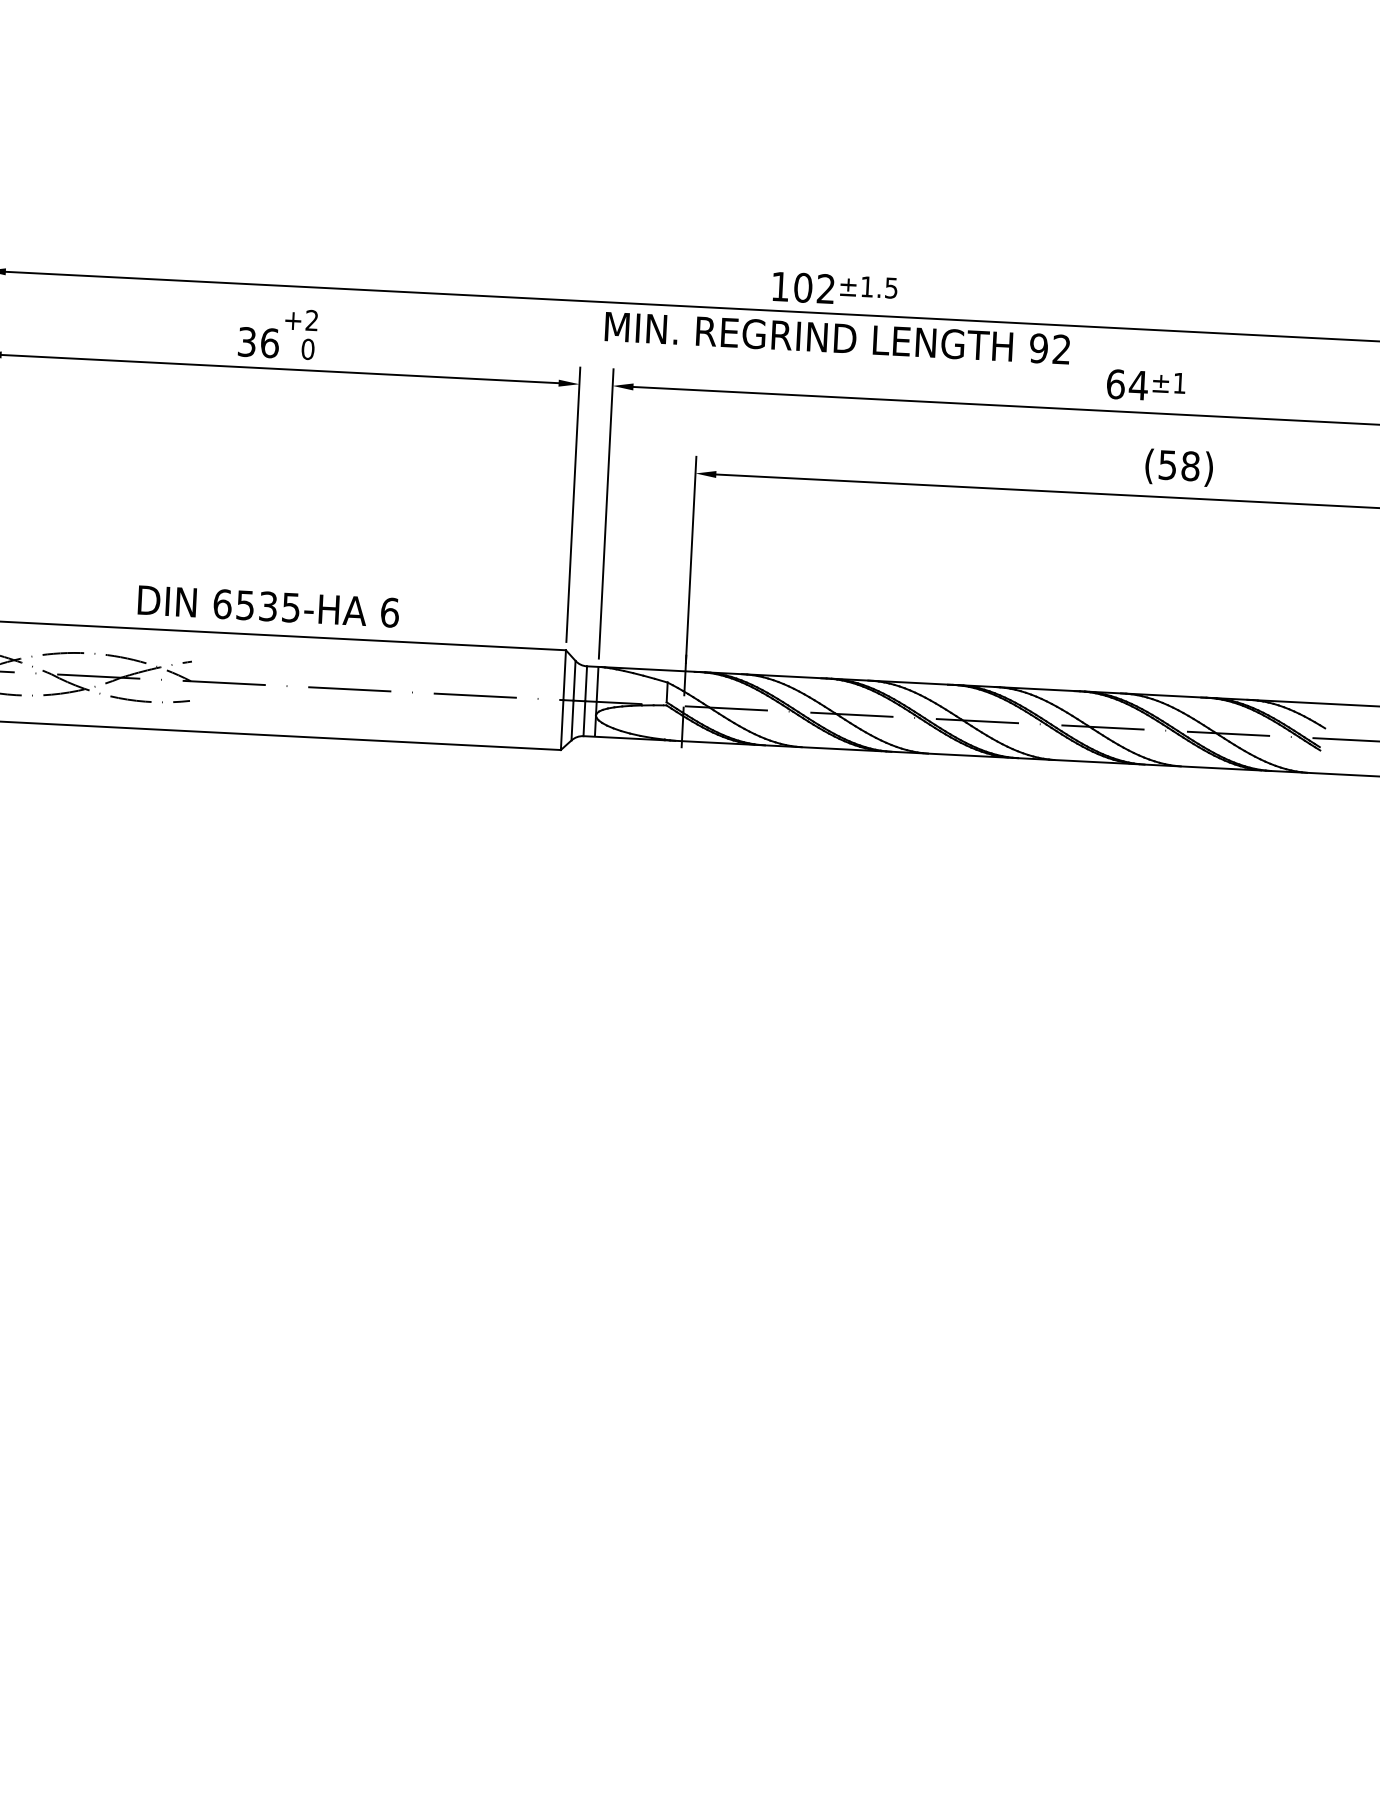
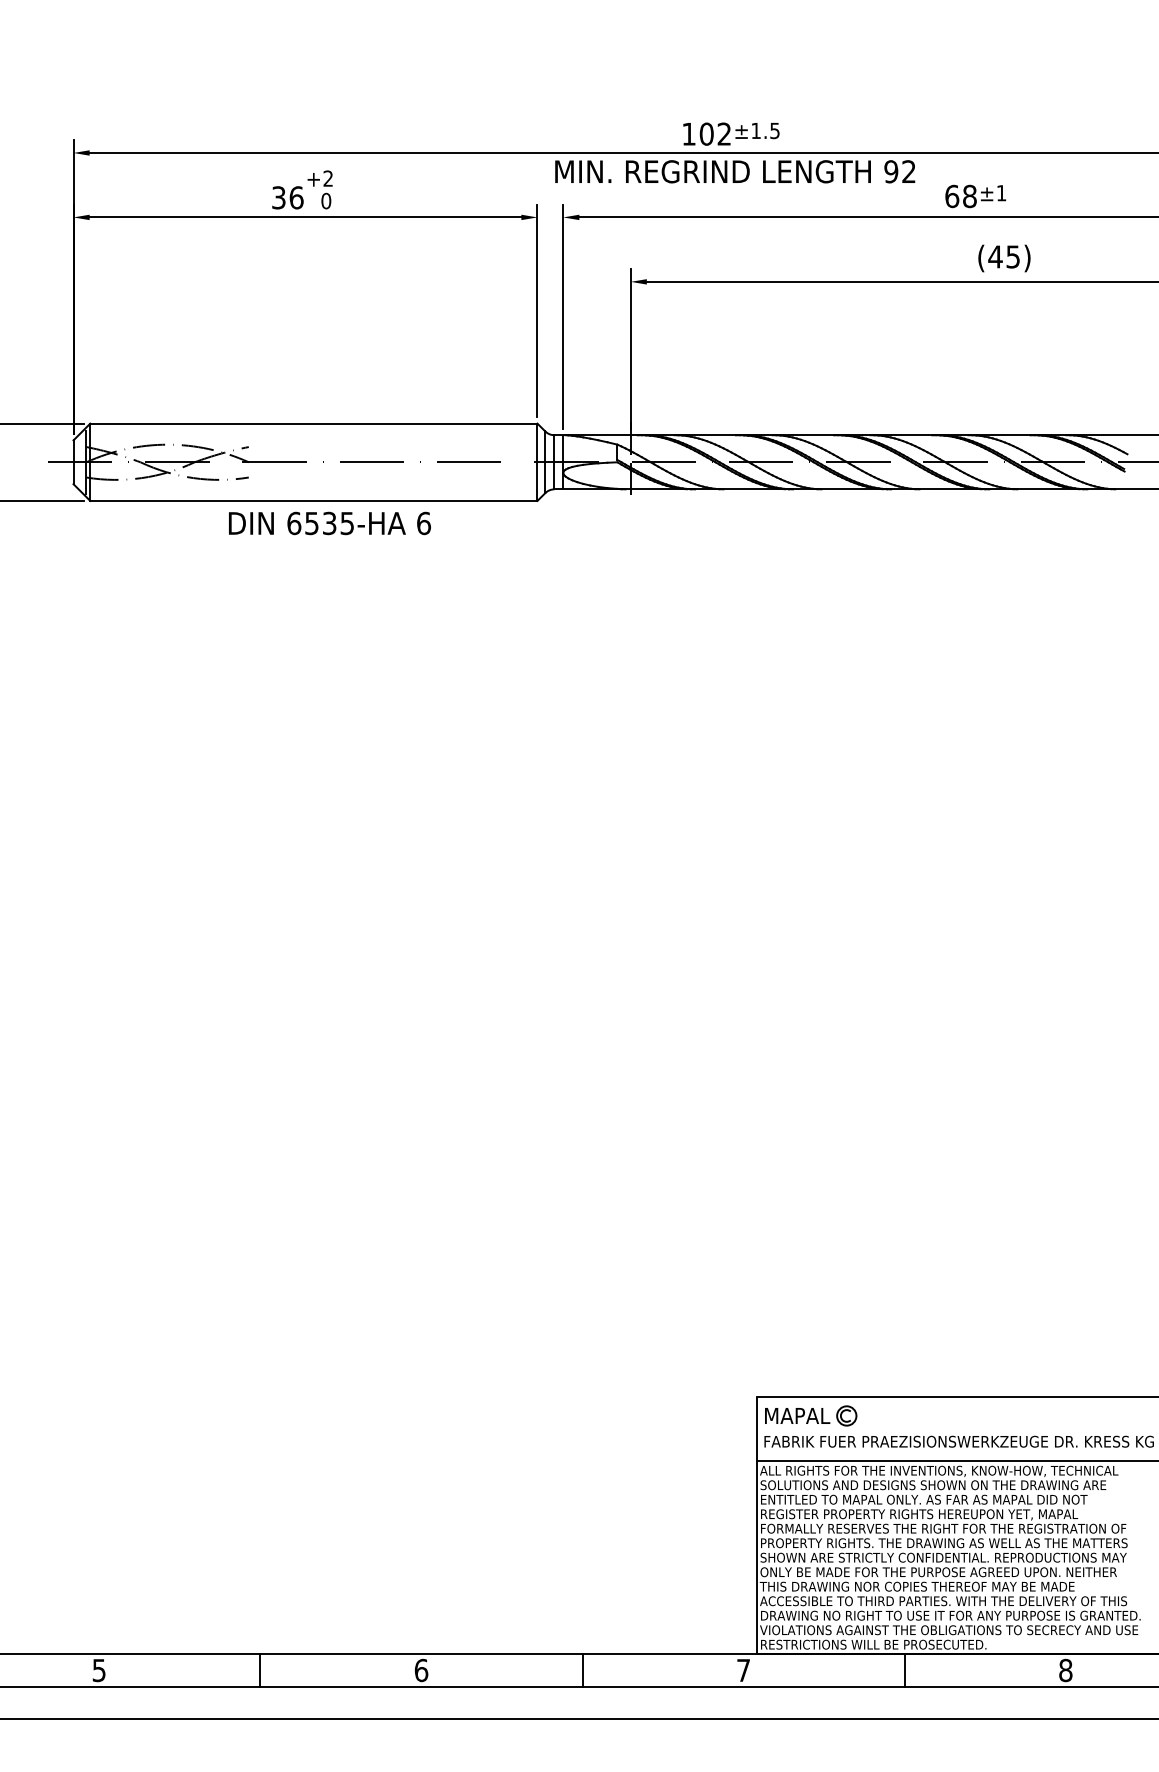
text: (1138, 385) -> (969, 196), 64 -> 68
text: (1179, 465) -> (1004, 256), (58) -> (45)
text: (268, 606) -> (329, 523), moved

